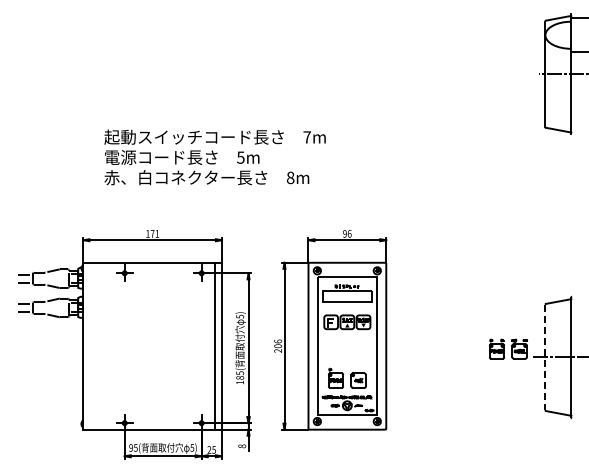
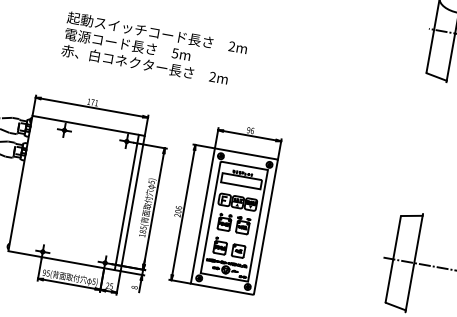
text: (306, 137) -> (231, 46), 7m -> 2m
text: (290, 177) -> (212, 76), 8m -> 2m
part: (508, 348) -> (234, 223), moved
line: (545, 357) -> (393, 259), dashed -> solid

